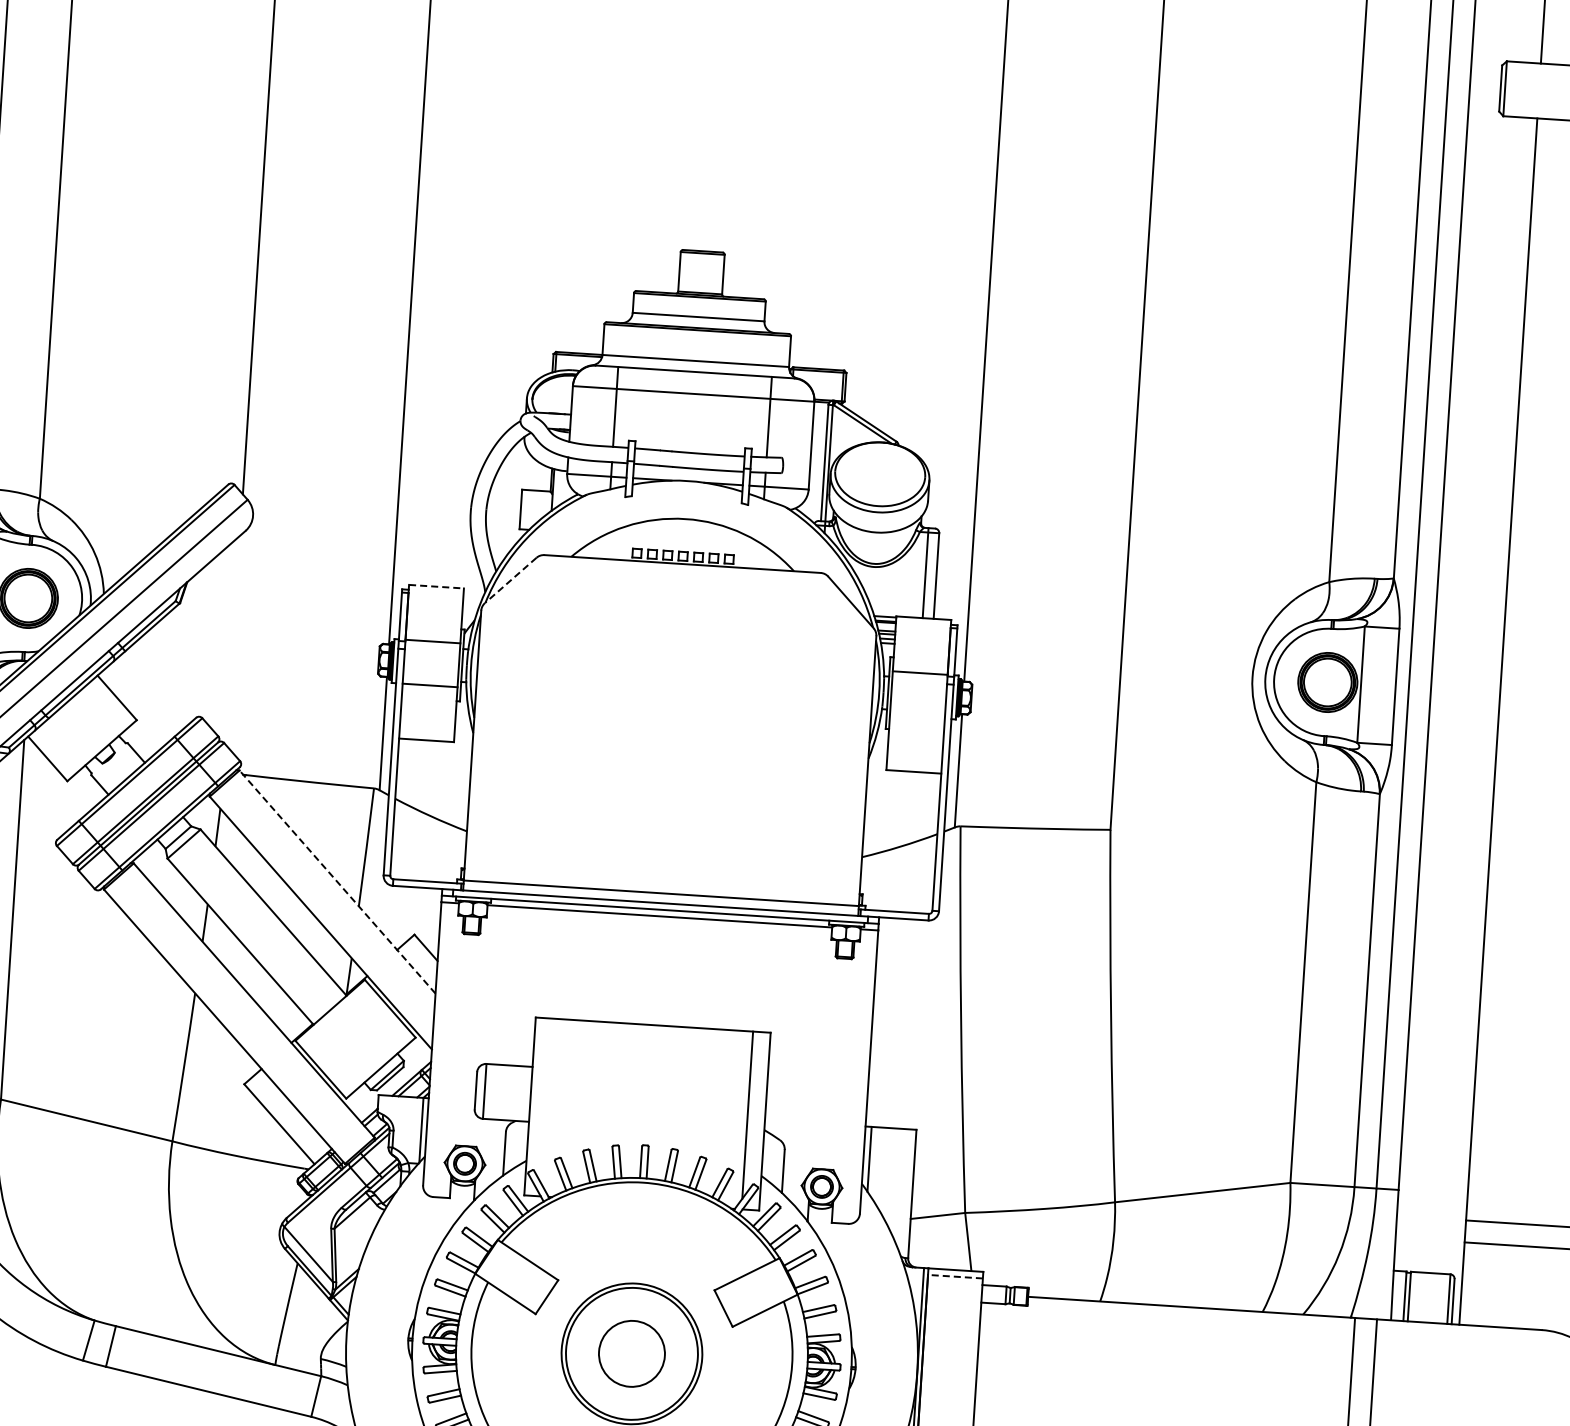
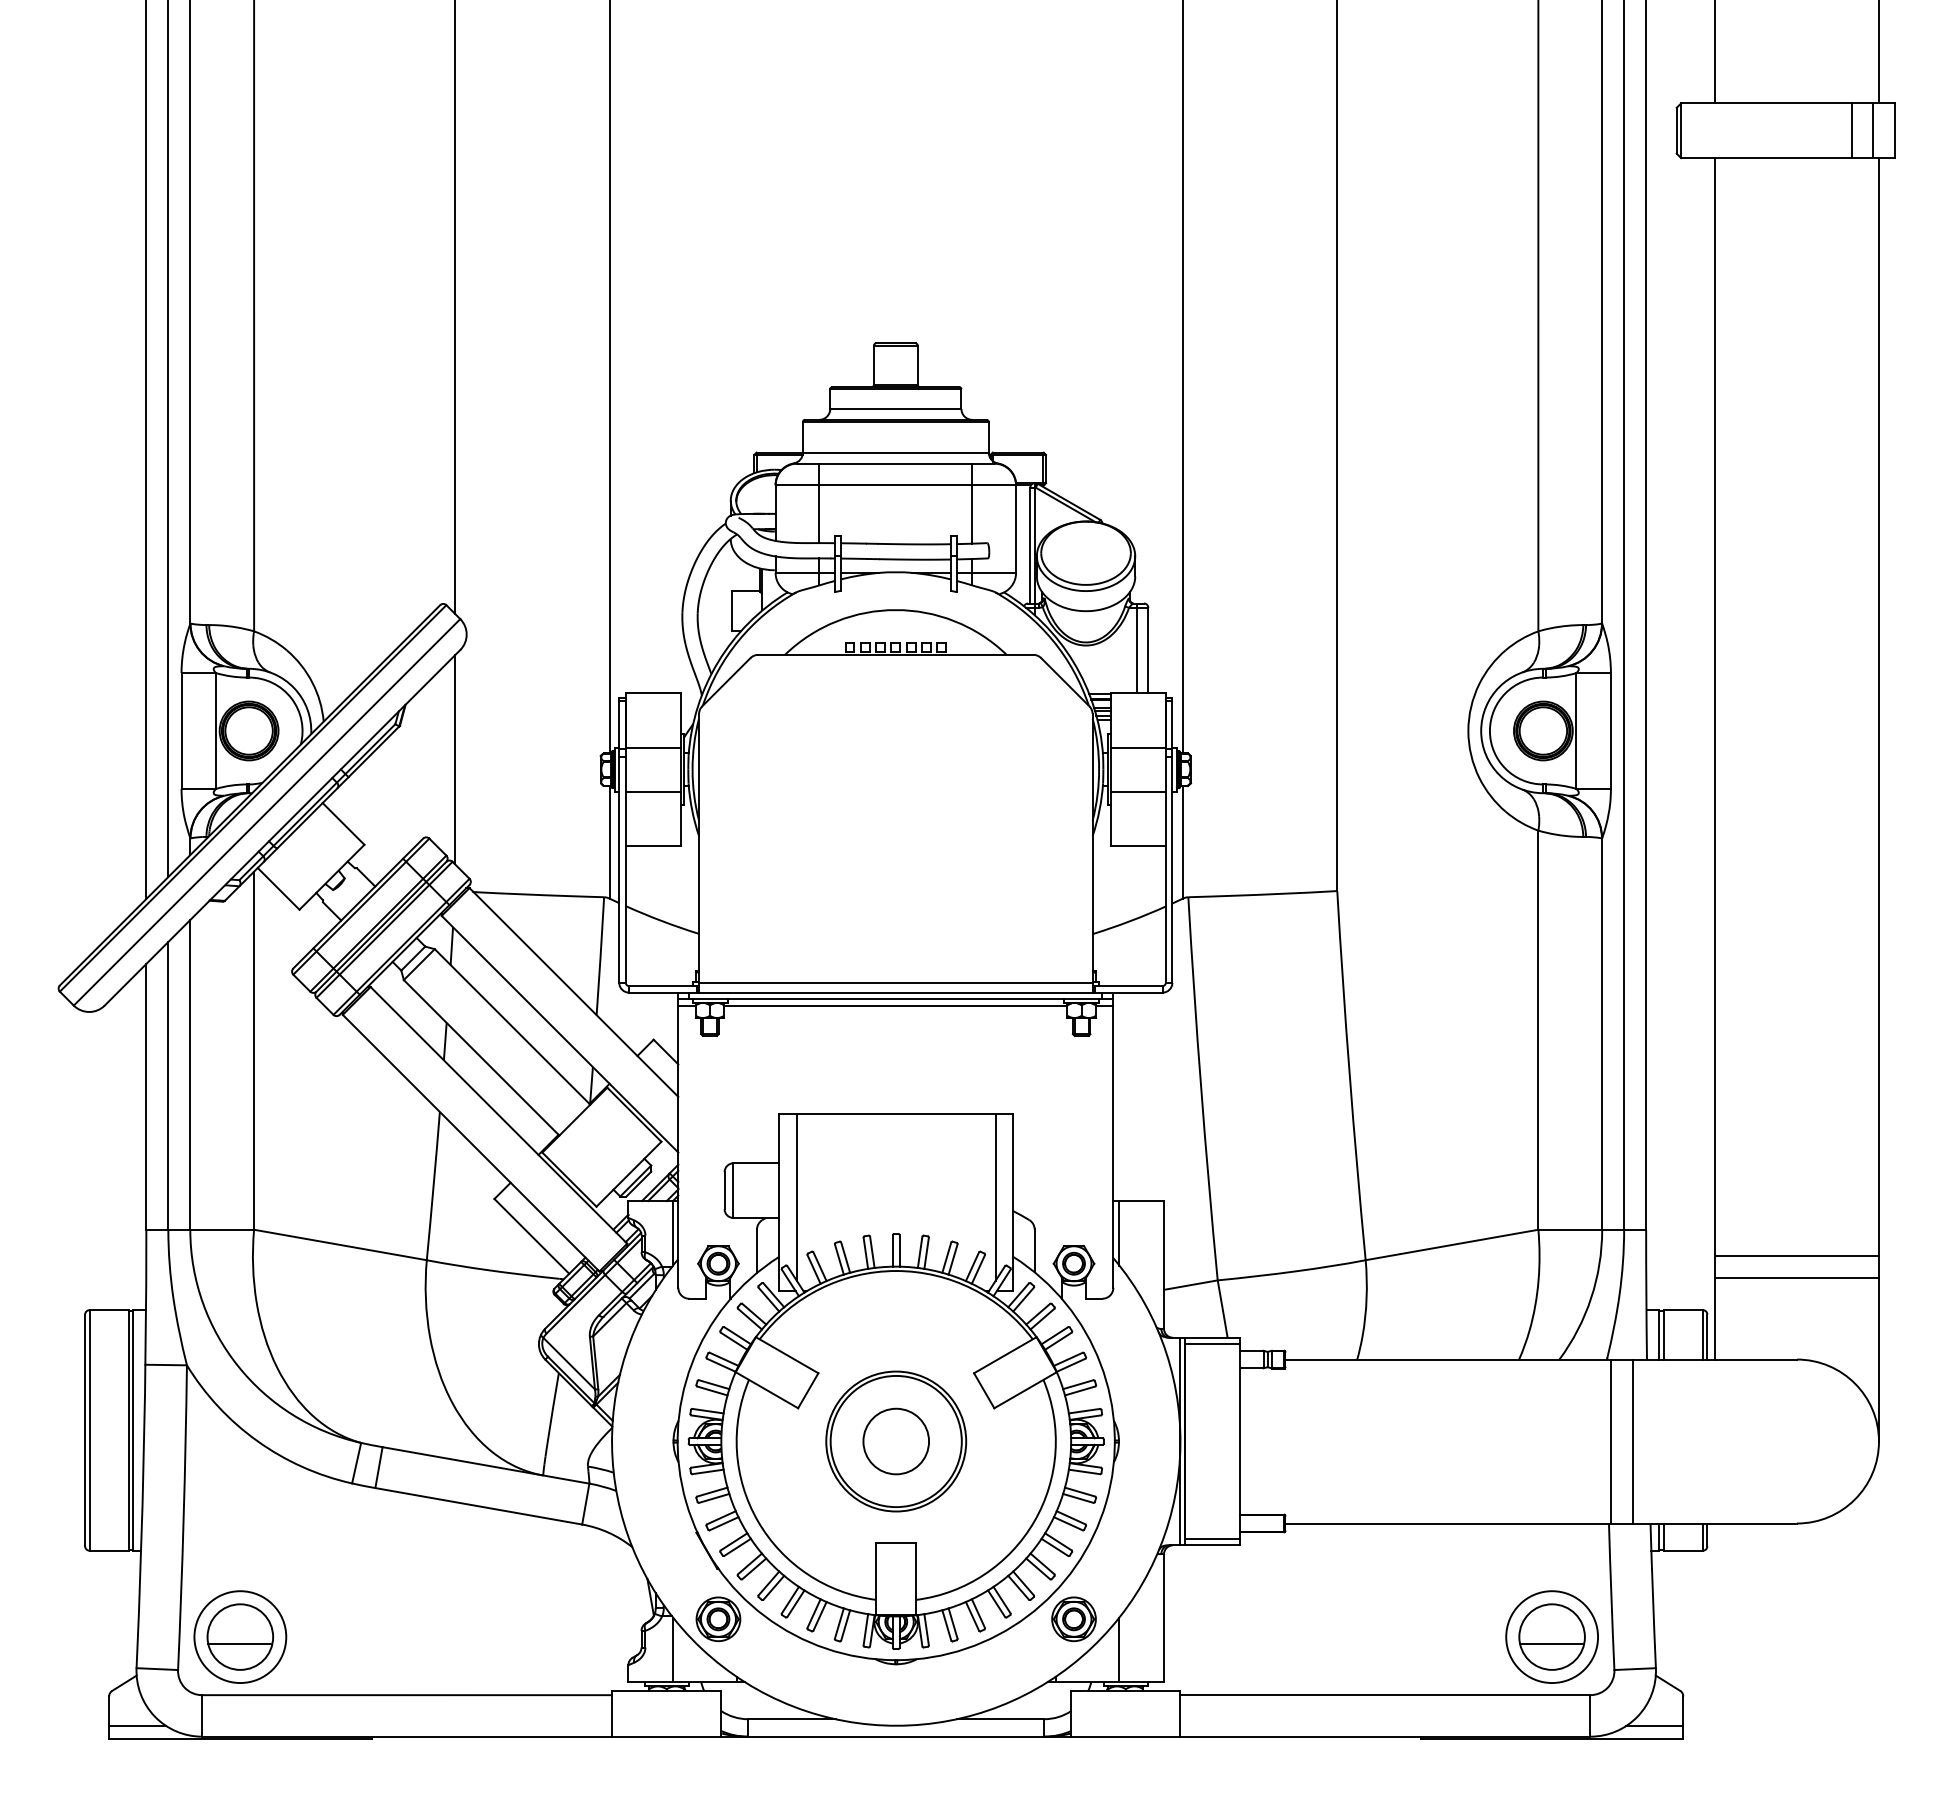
line: (510, 580) -> (726, 682), dashed -> solid
line: (436, 587) -> (653, 693), dashed -> solid
line: (233, 640) -> (455, 759), added
line: (917, 716) -> (1138, 791), added
line: (337, 882) -> (573, 992), dashed -> solid
line: (547, 1102) -> (796, 1197), added
line: (954, 1276) -> (1211, 1344), dashed -> solid

